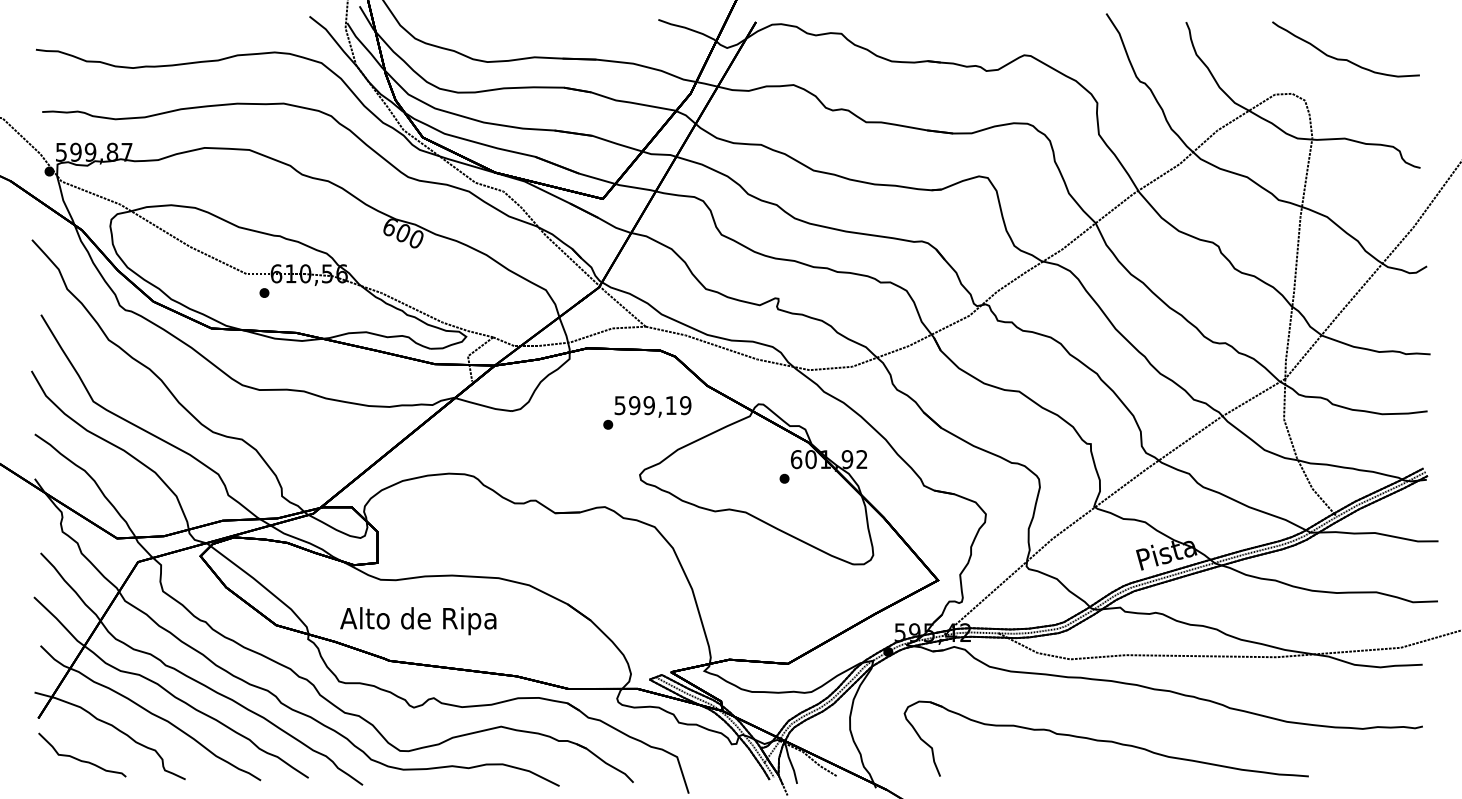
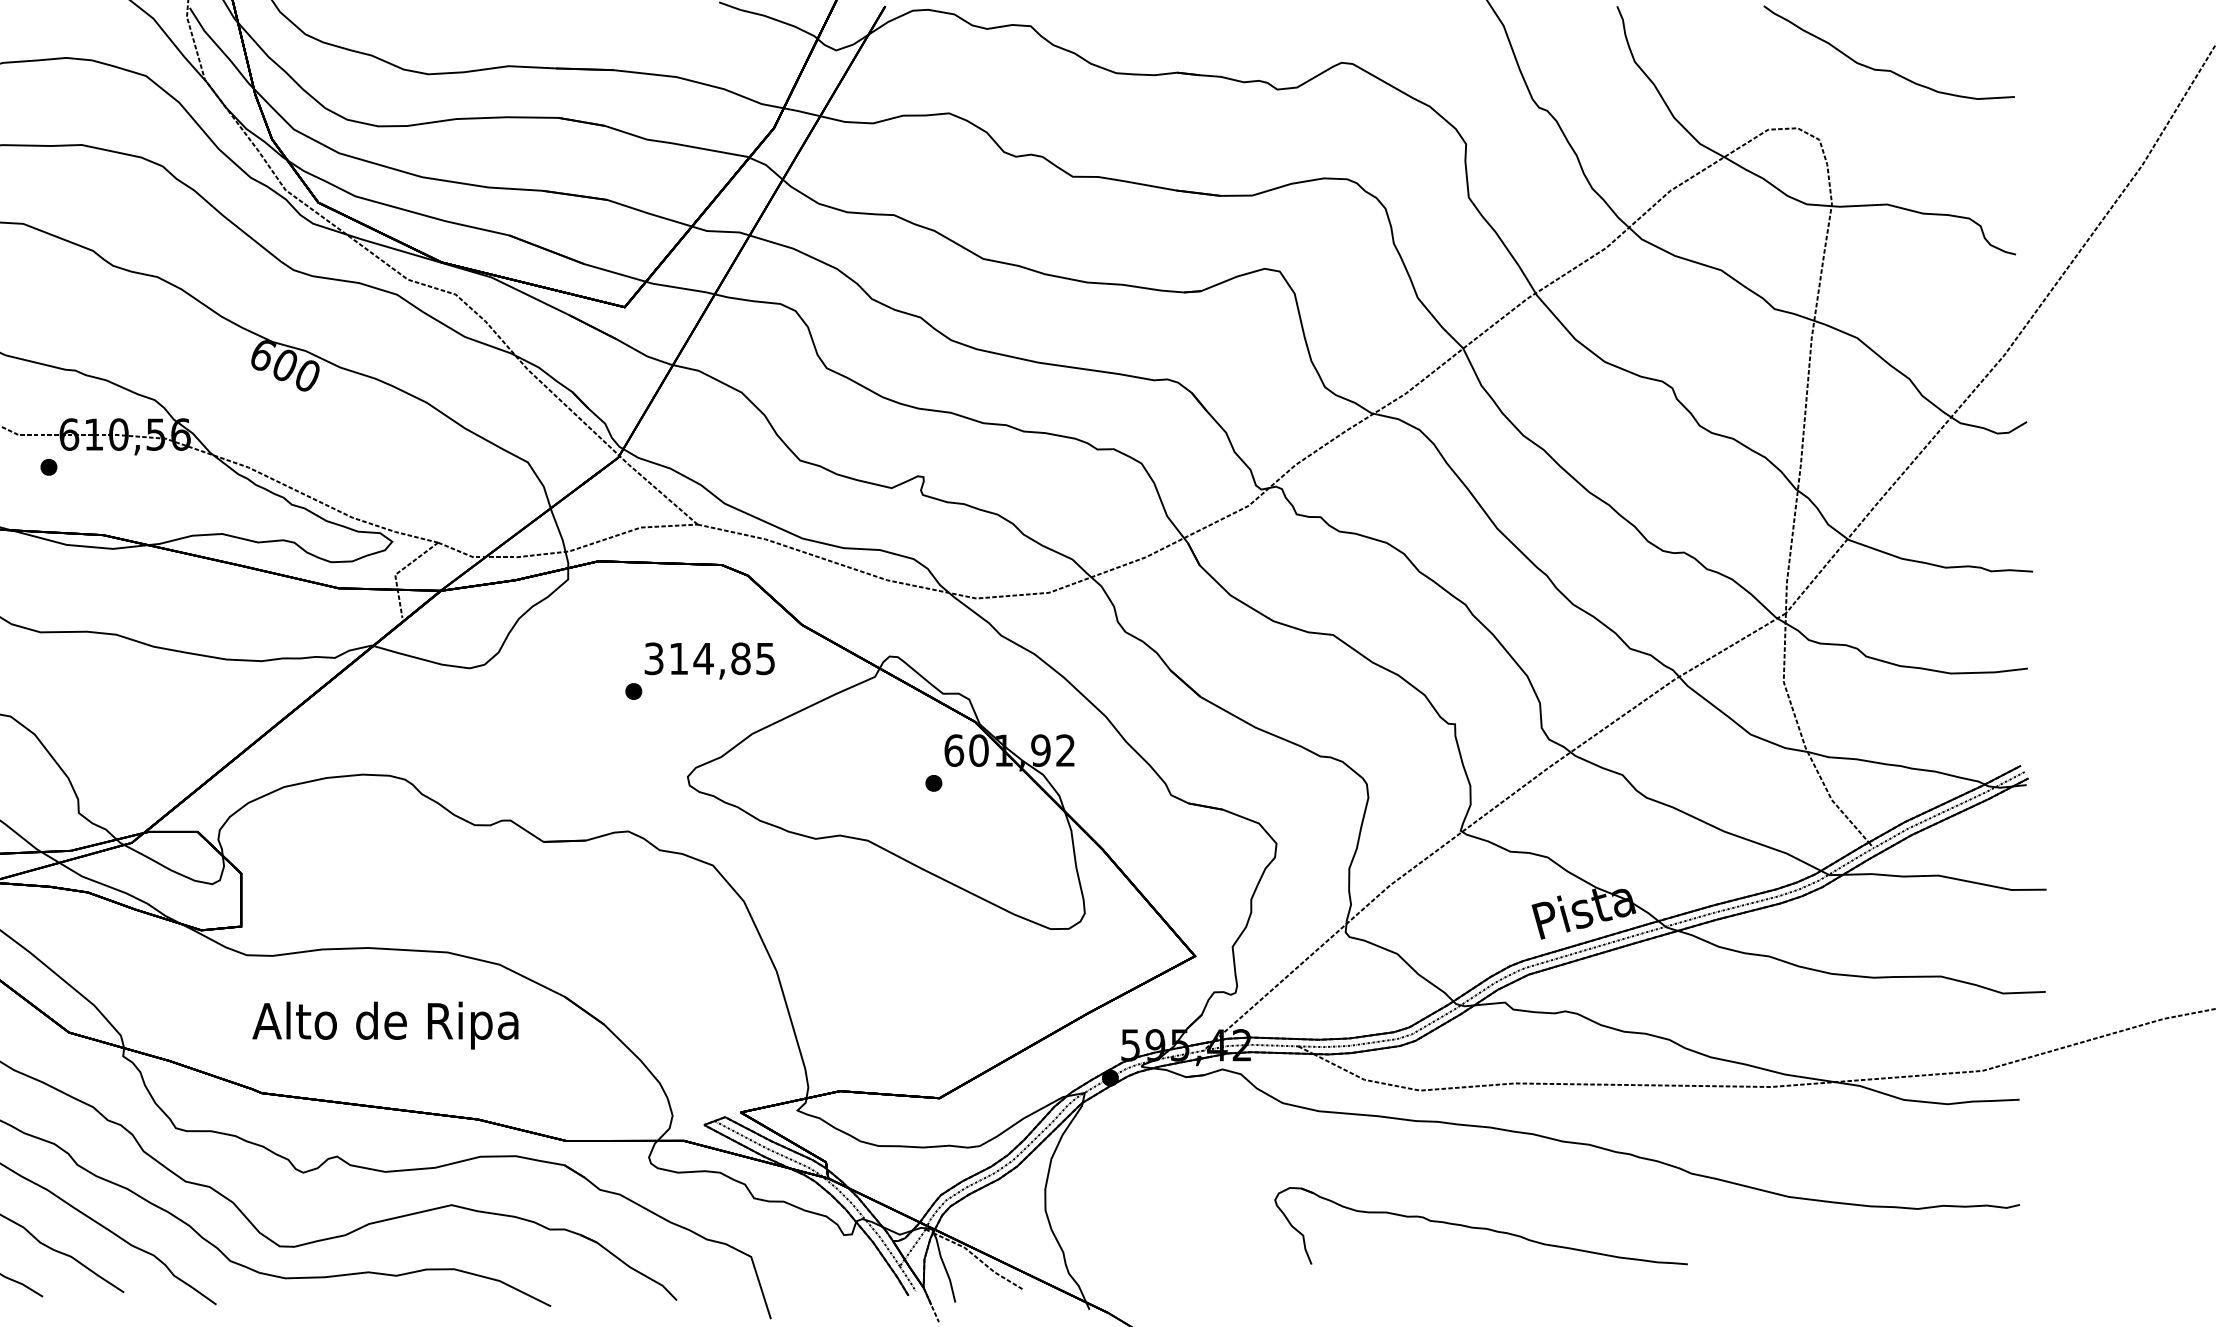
text: (653, 405) -> (710, 658), 599,19 -> 314,85
text: (418, 621) -> (385, 1026), moved
part: (1105, 738) -> (1479, 1225), size x0.6

